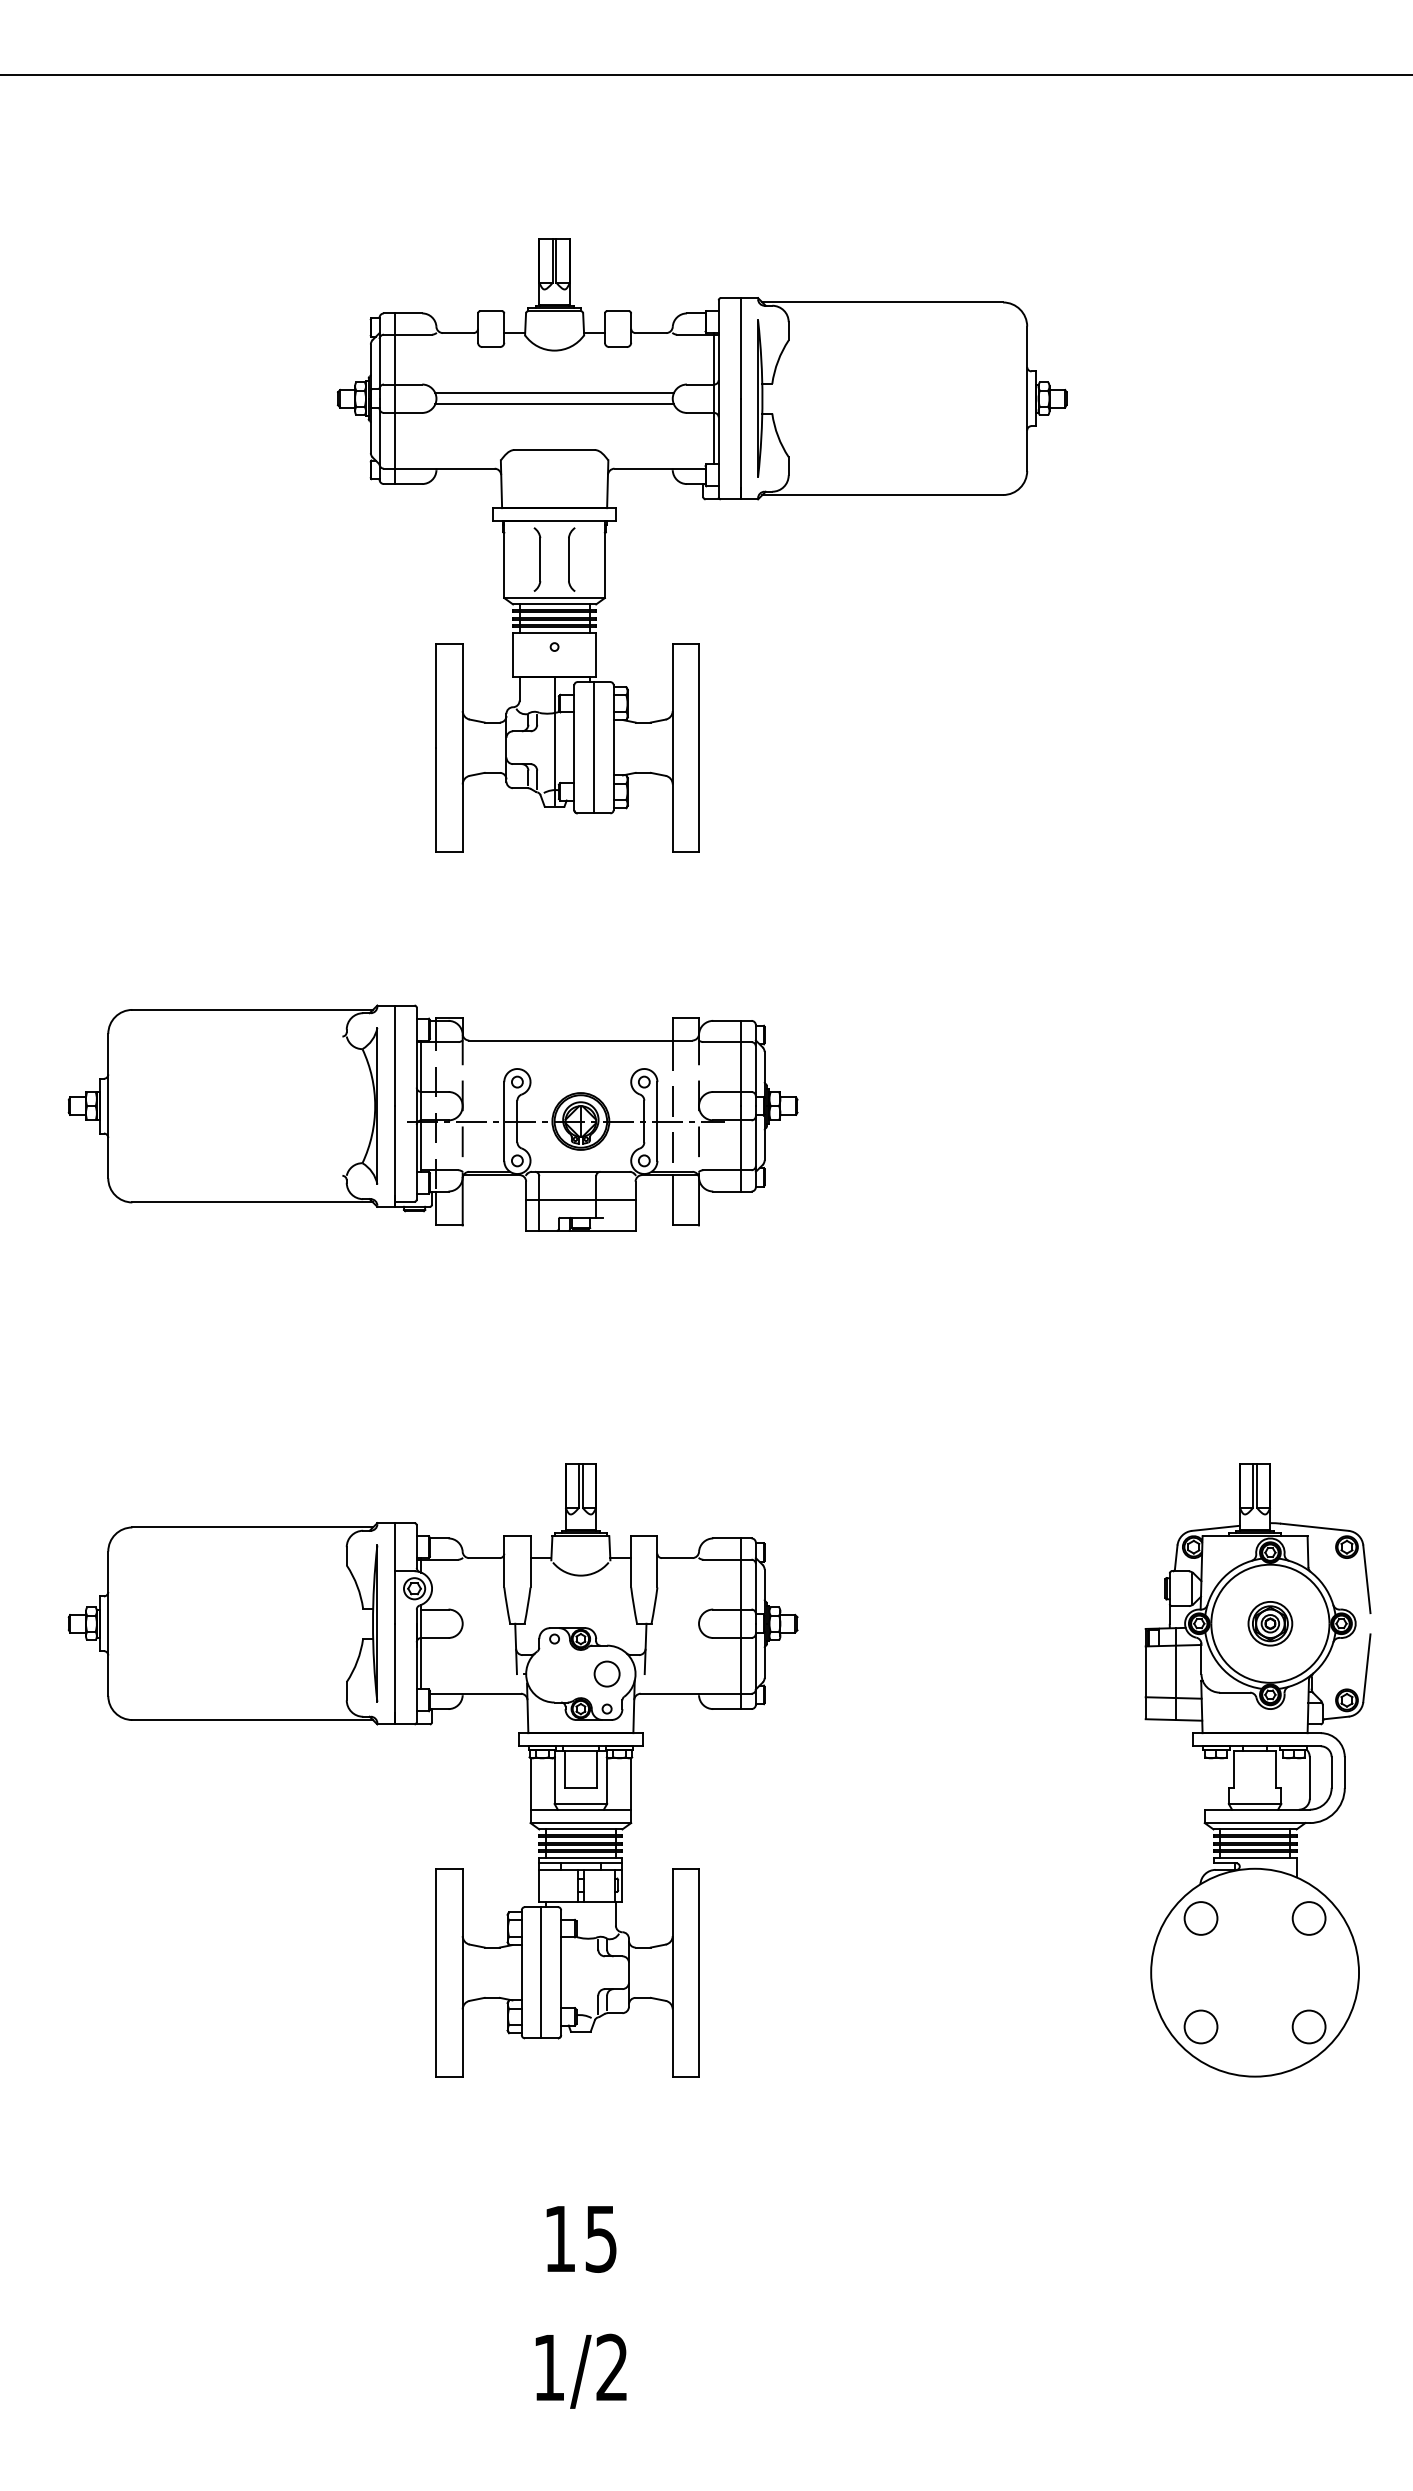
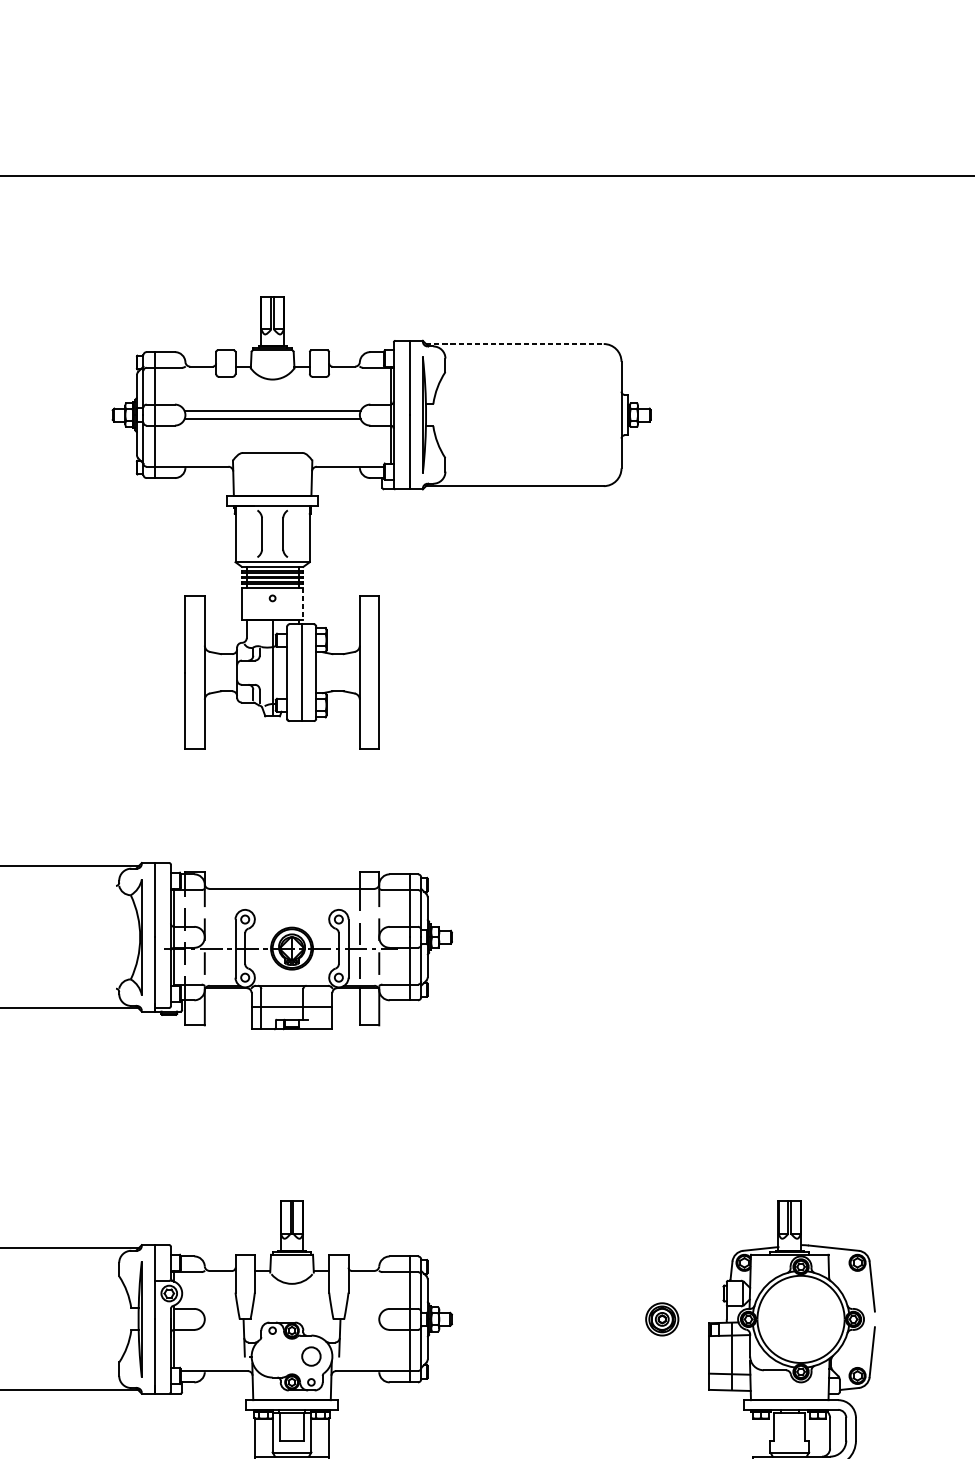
line: (883, 302) -> (515, 344), solid -> dashed
line: (596, 654) -> (303, 603), solid -> dashed
part: (1270, 1623) -> (662, 1319), moved

